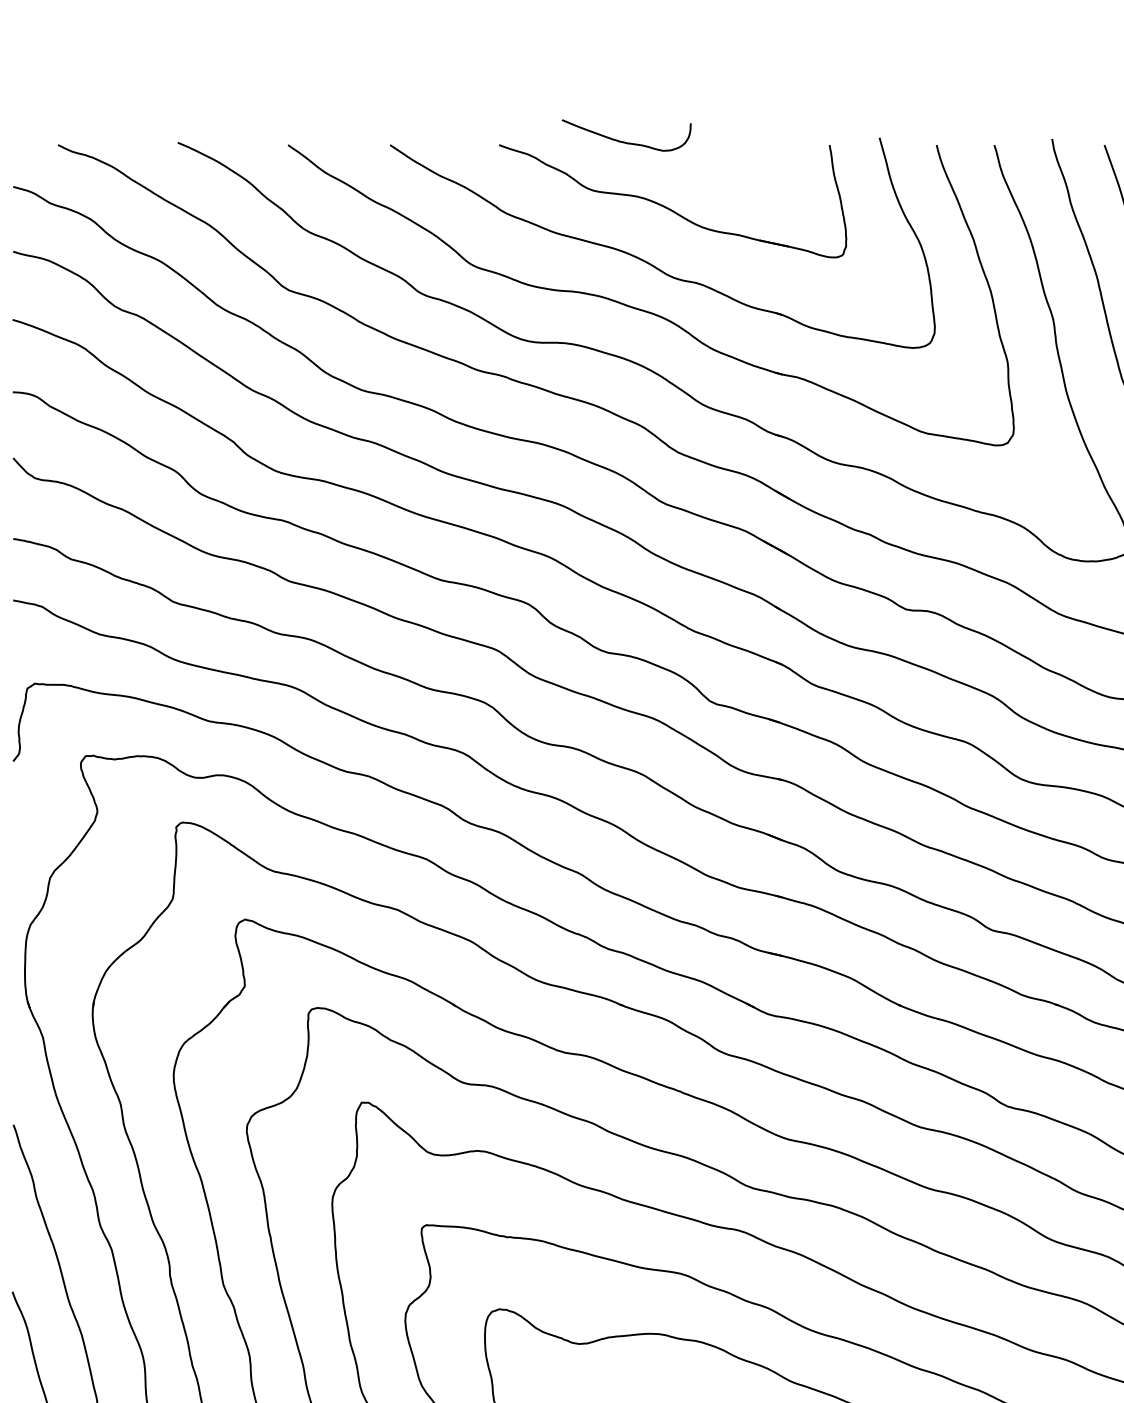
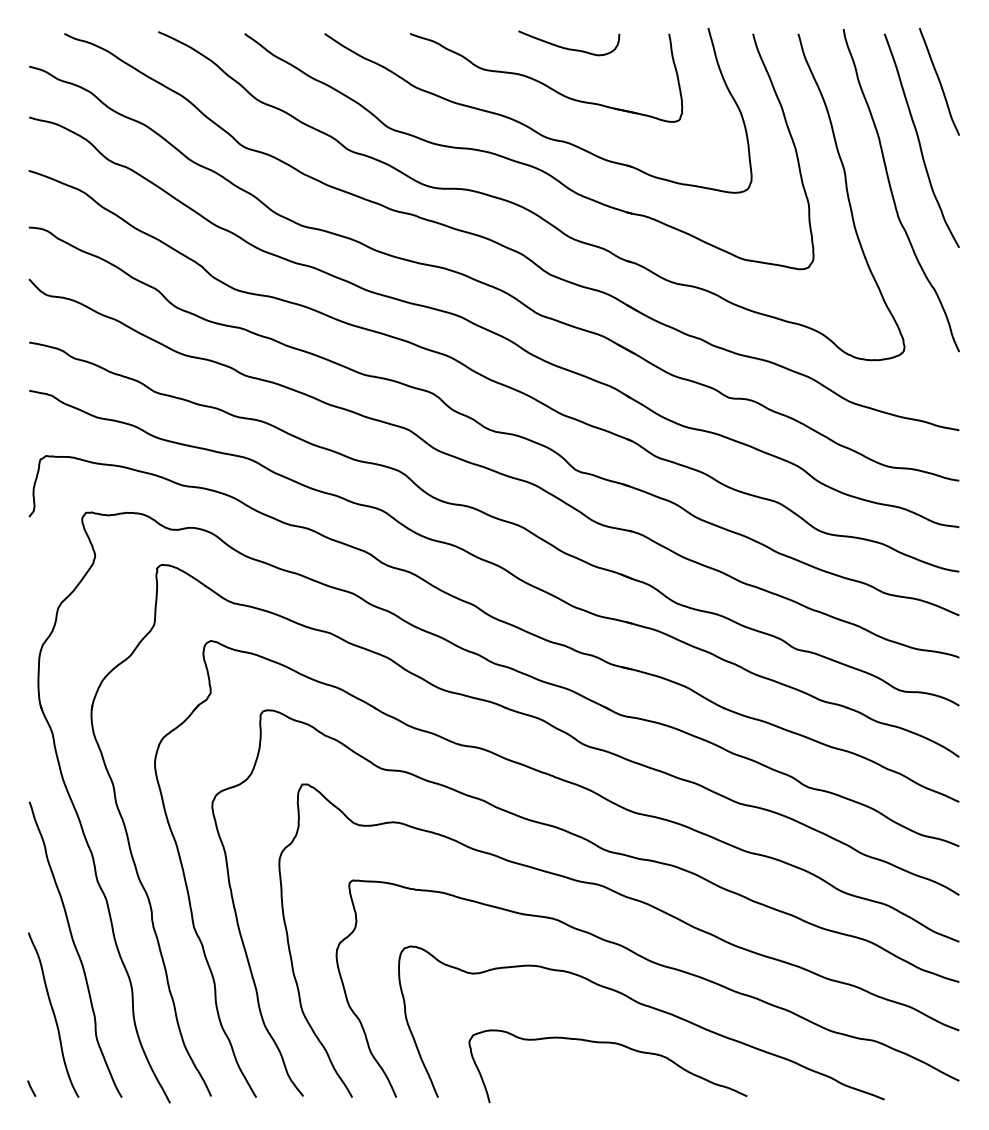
curve: (623, 140) -> (566, 47), moved

